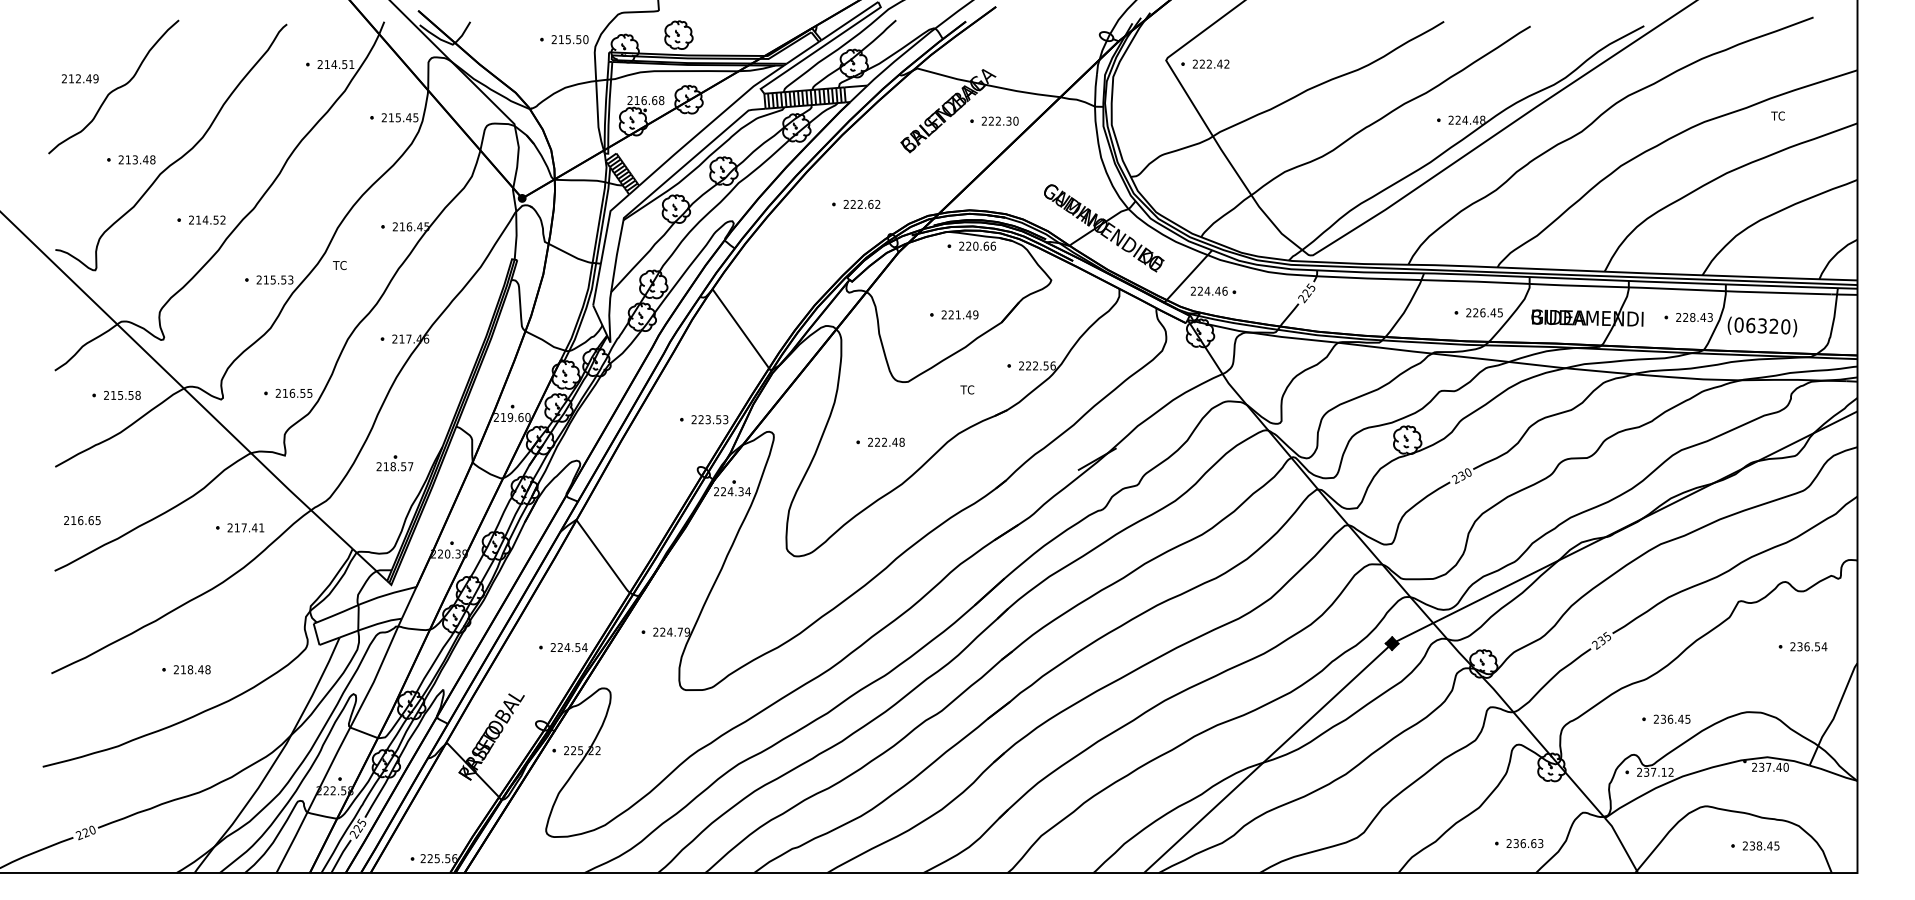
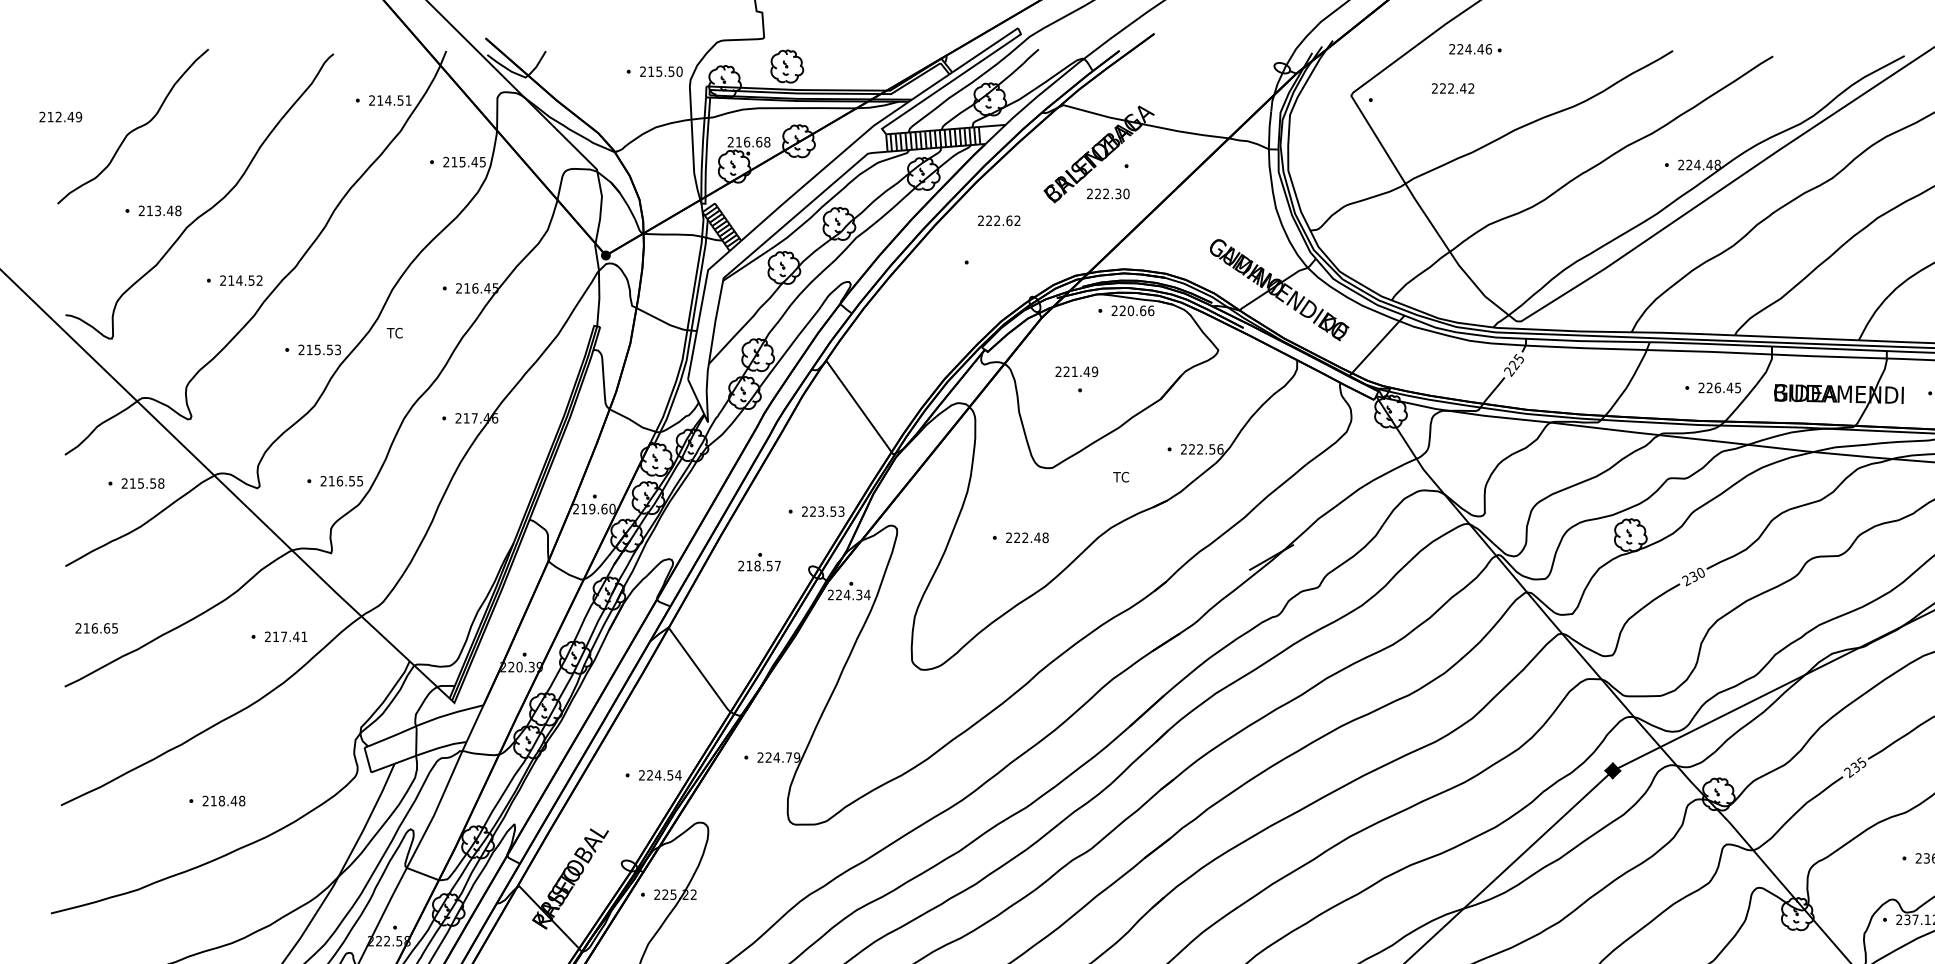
text: (1211, 63) -> (1453, 87), moved
text: (79, 78) -> (59, 116), moved
text: (999, 120) -> (1107, 193), moved
text: (861, 203) -> (998, 219), moved
part: (1213, 290) -> (1475, 48), moved
text: (959, 314) -> (1076, 371), moved
part: (394, 463) -> (759, 562), moved

